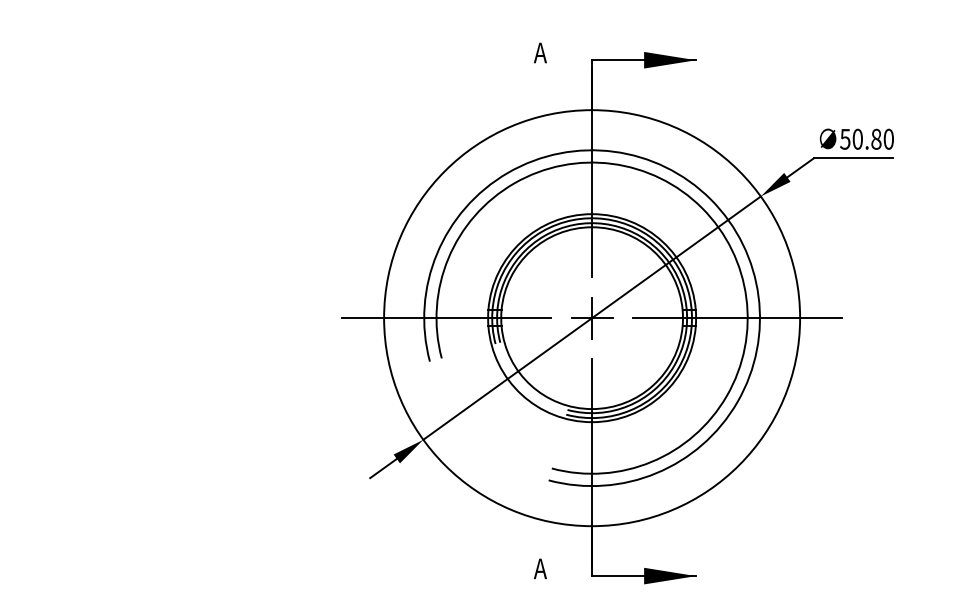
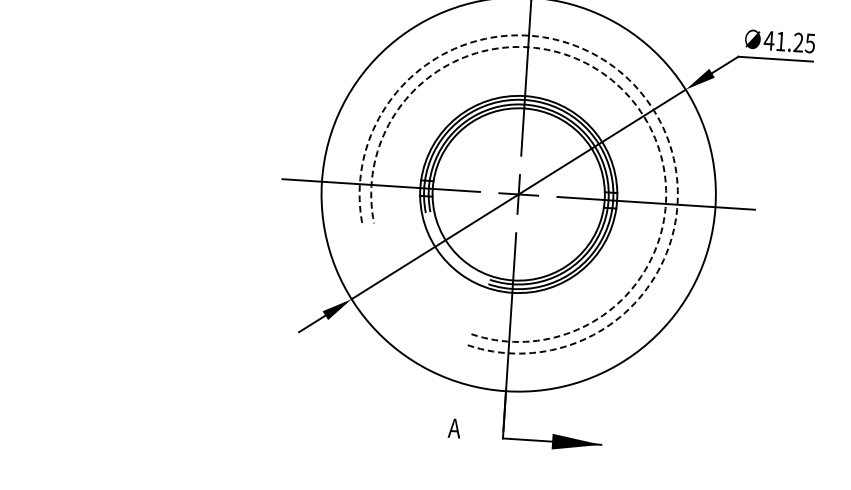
text: (866, 138) -> (789, 41), 50.80 -> 41.25
arc: (710, 199) -> (637, 89), solid -> dashed
arc: (702, 208) -> (629, 97), solid -> dashed

